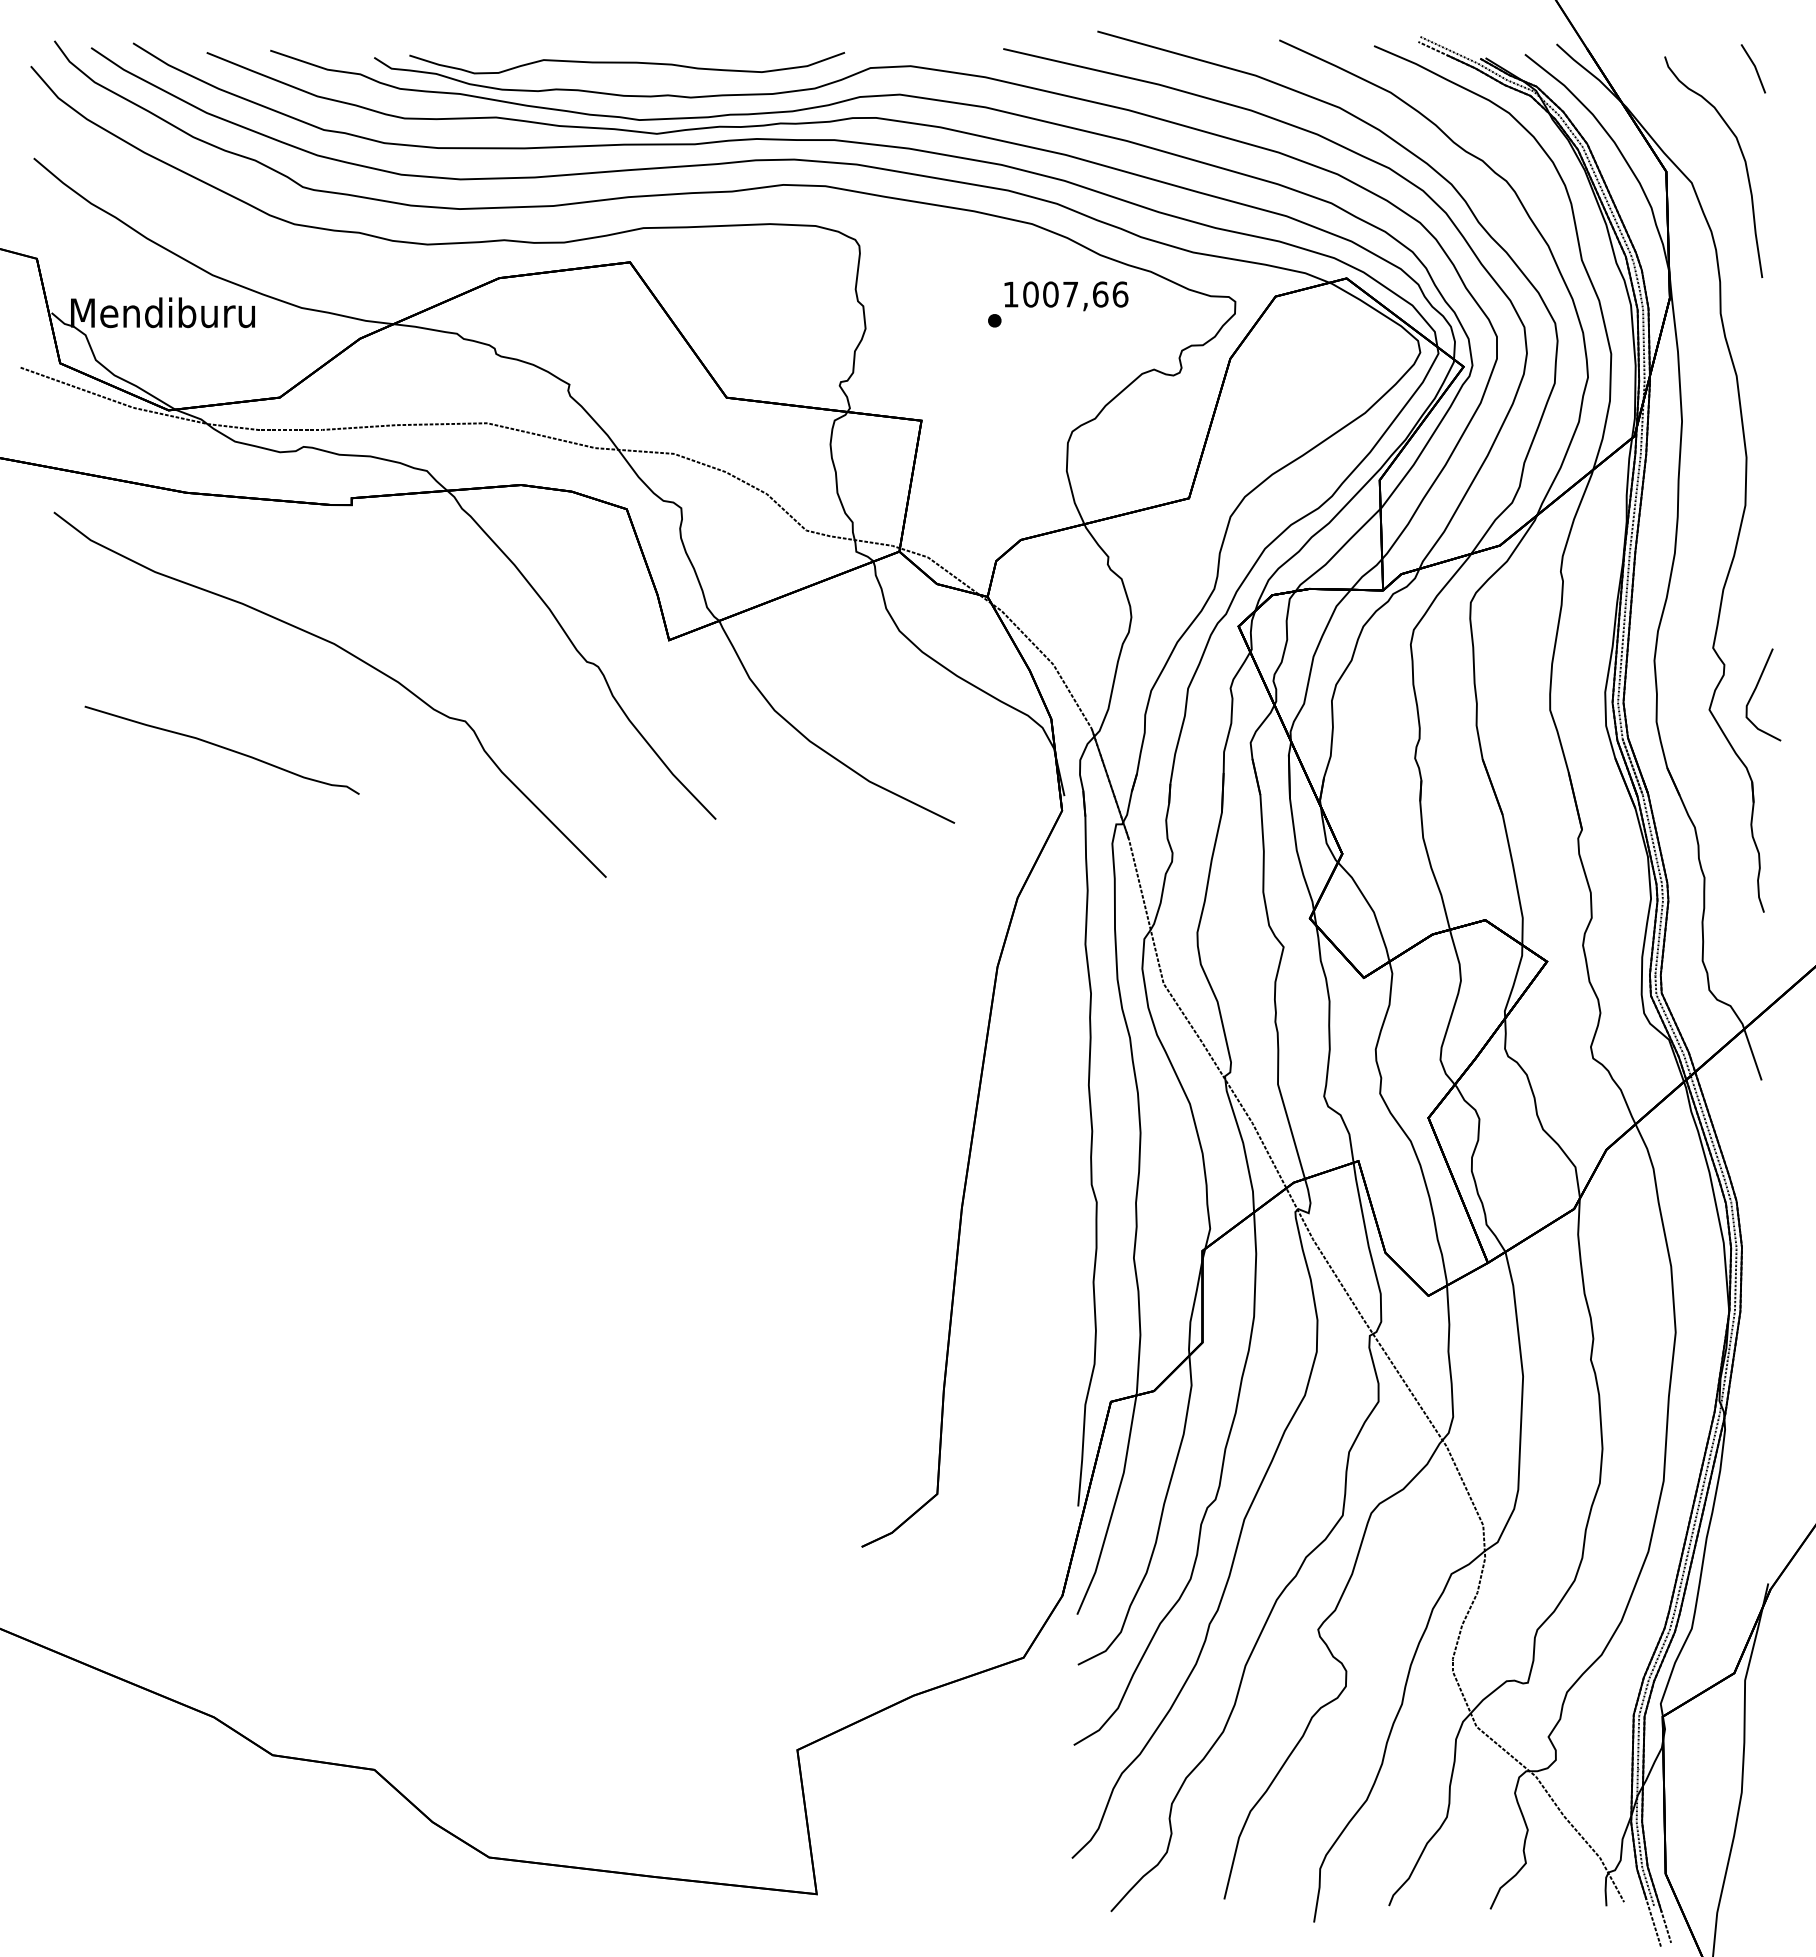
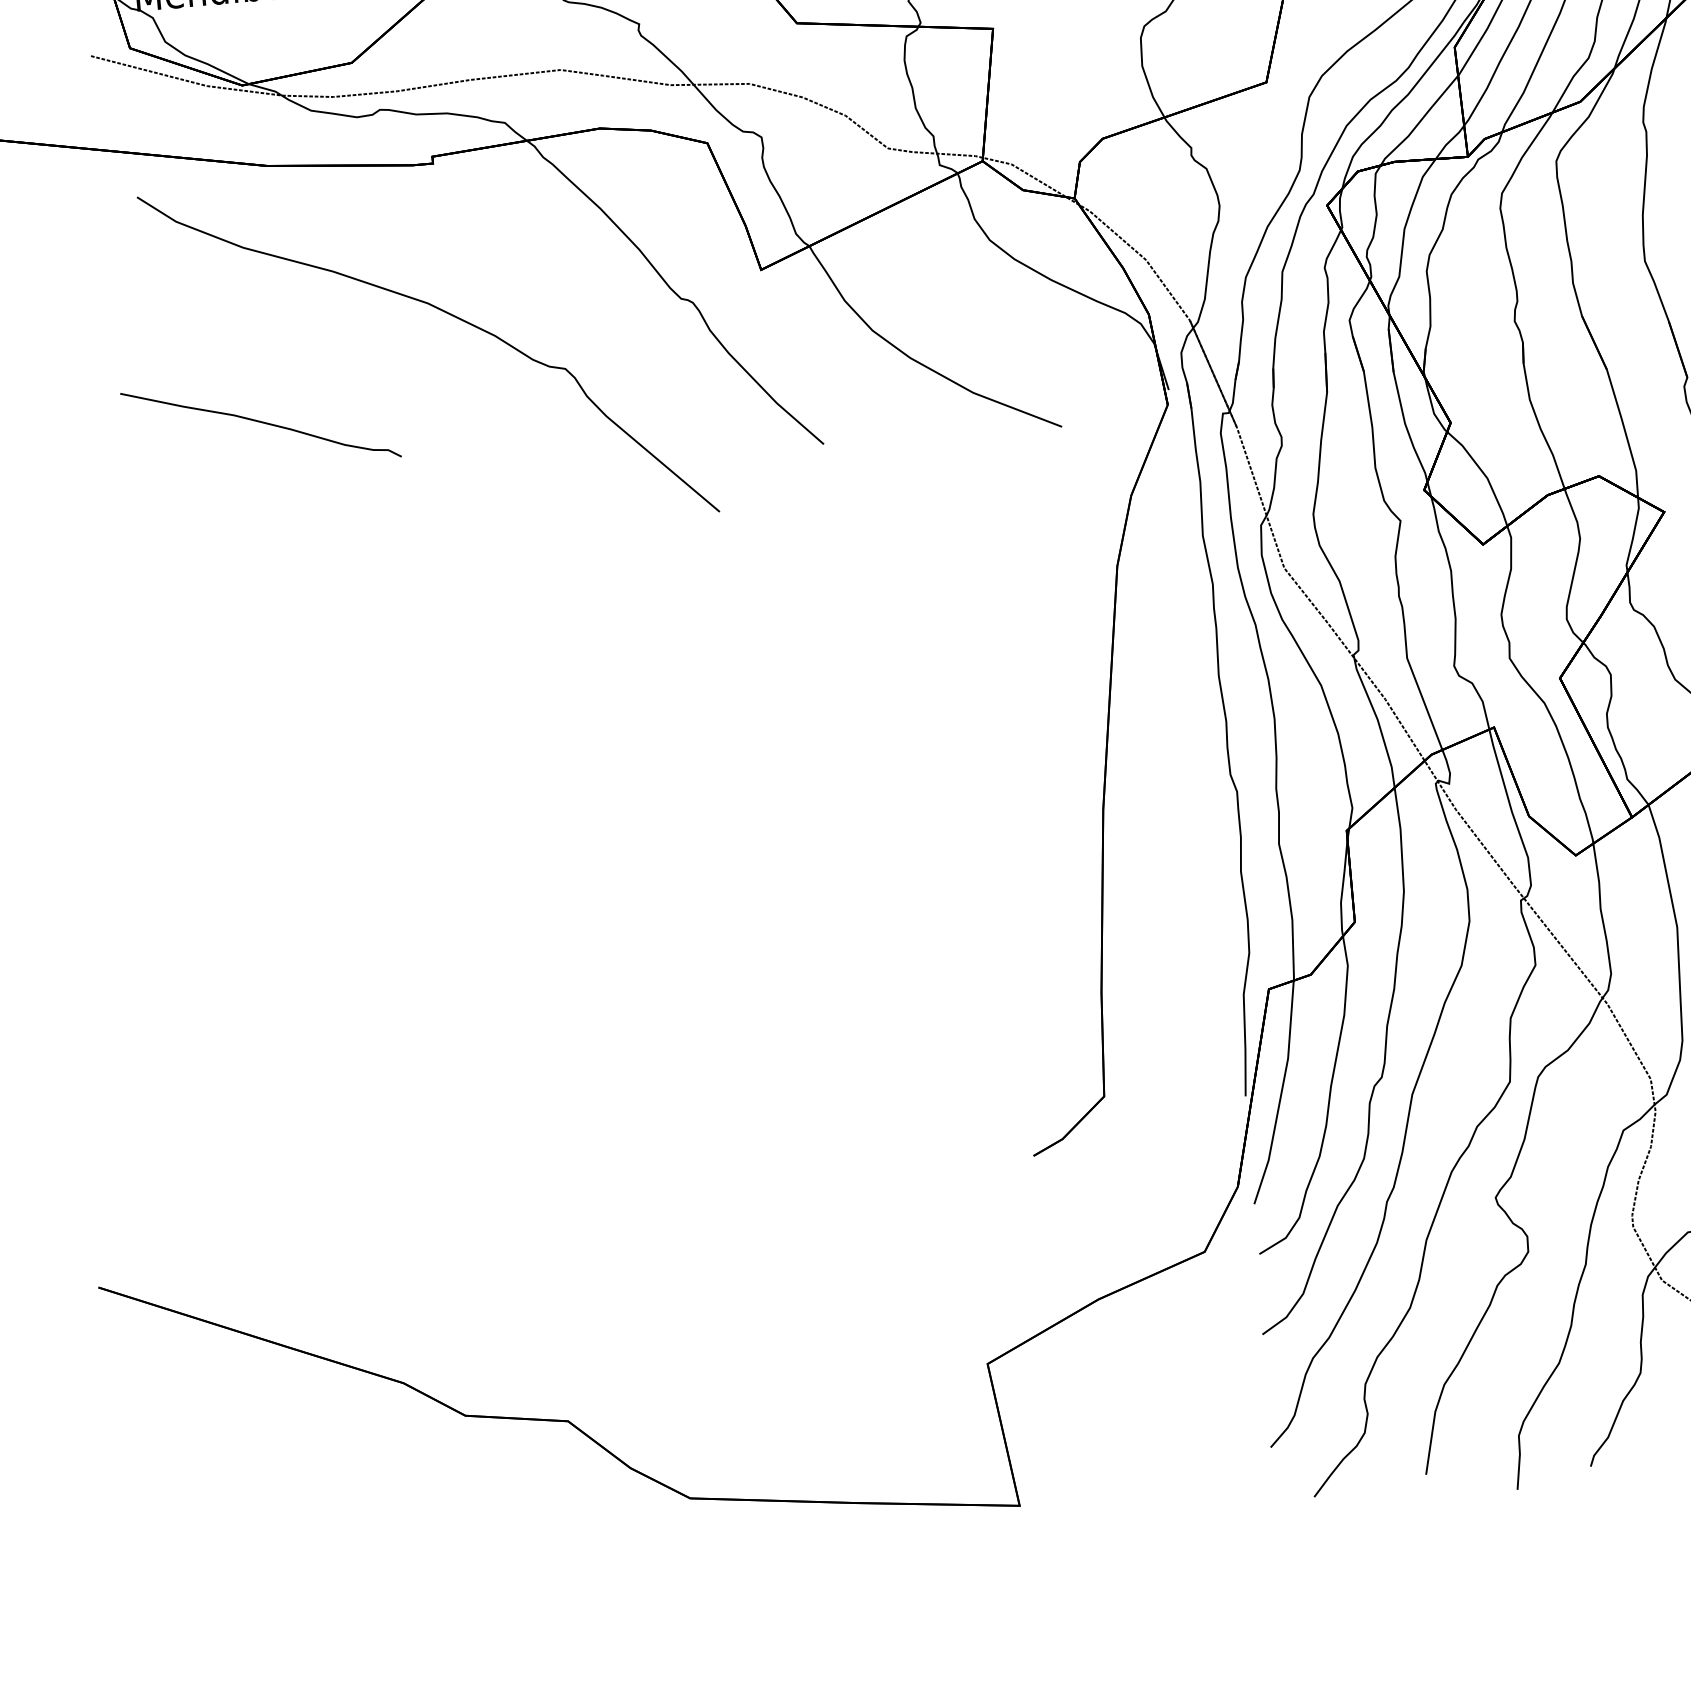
curve: (222, 748) -> (261, 423), moved

